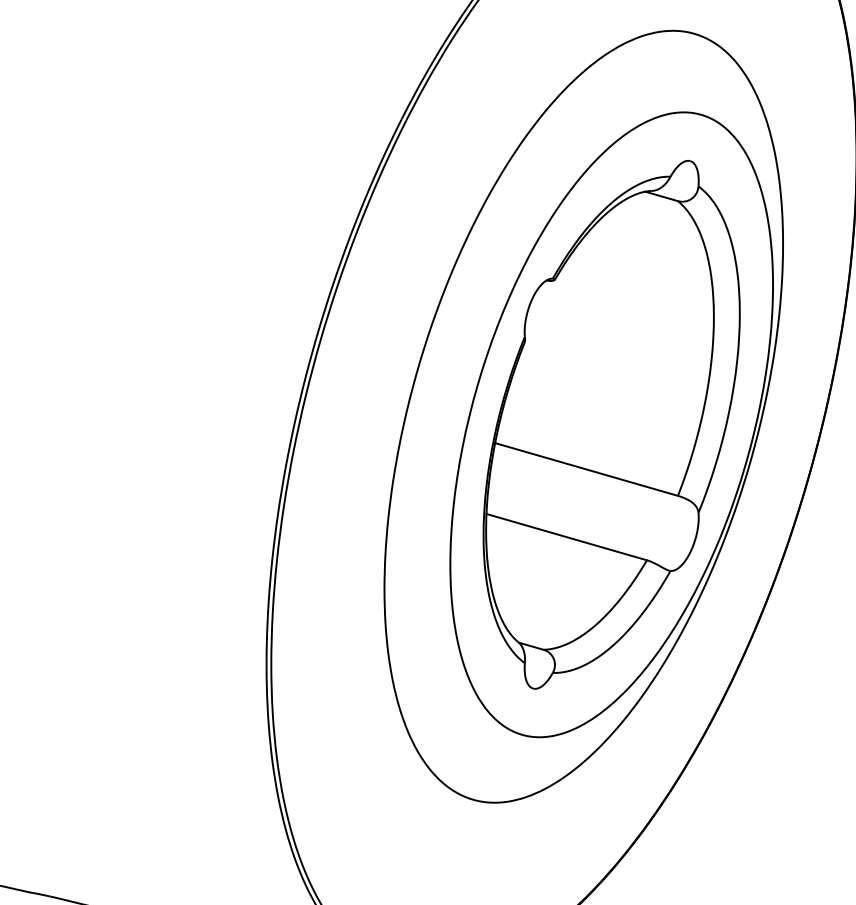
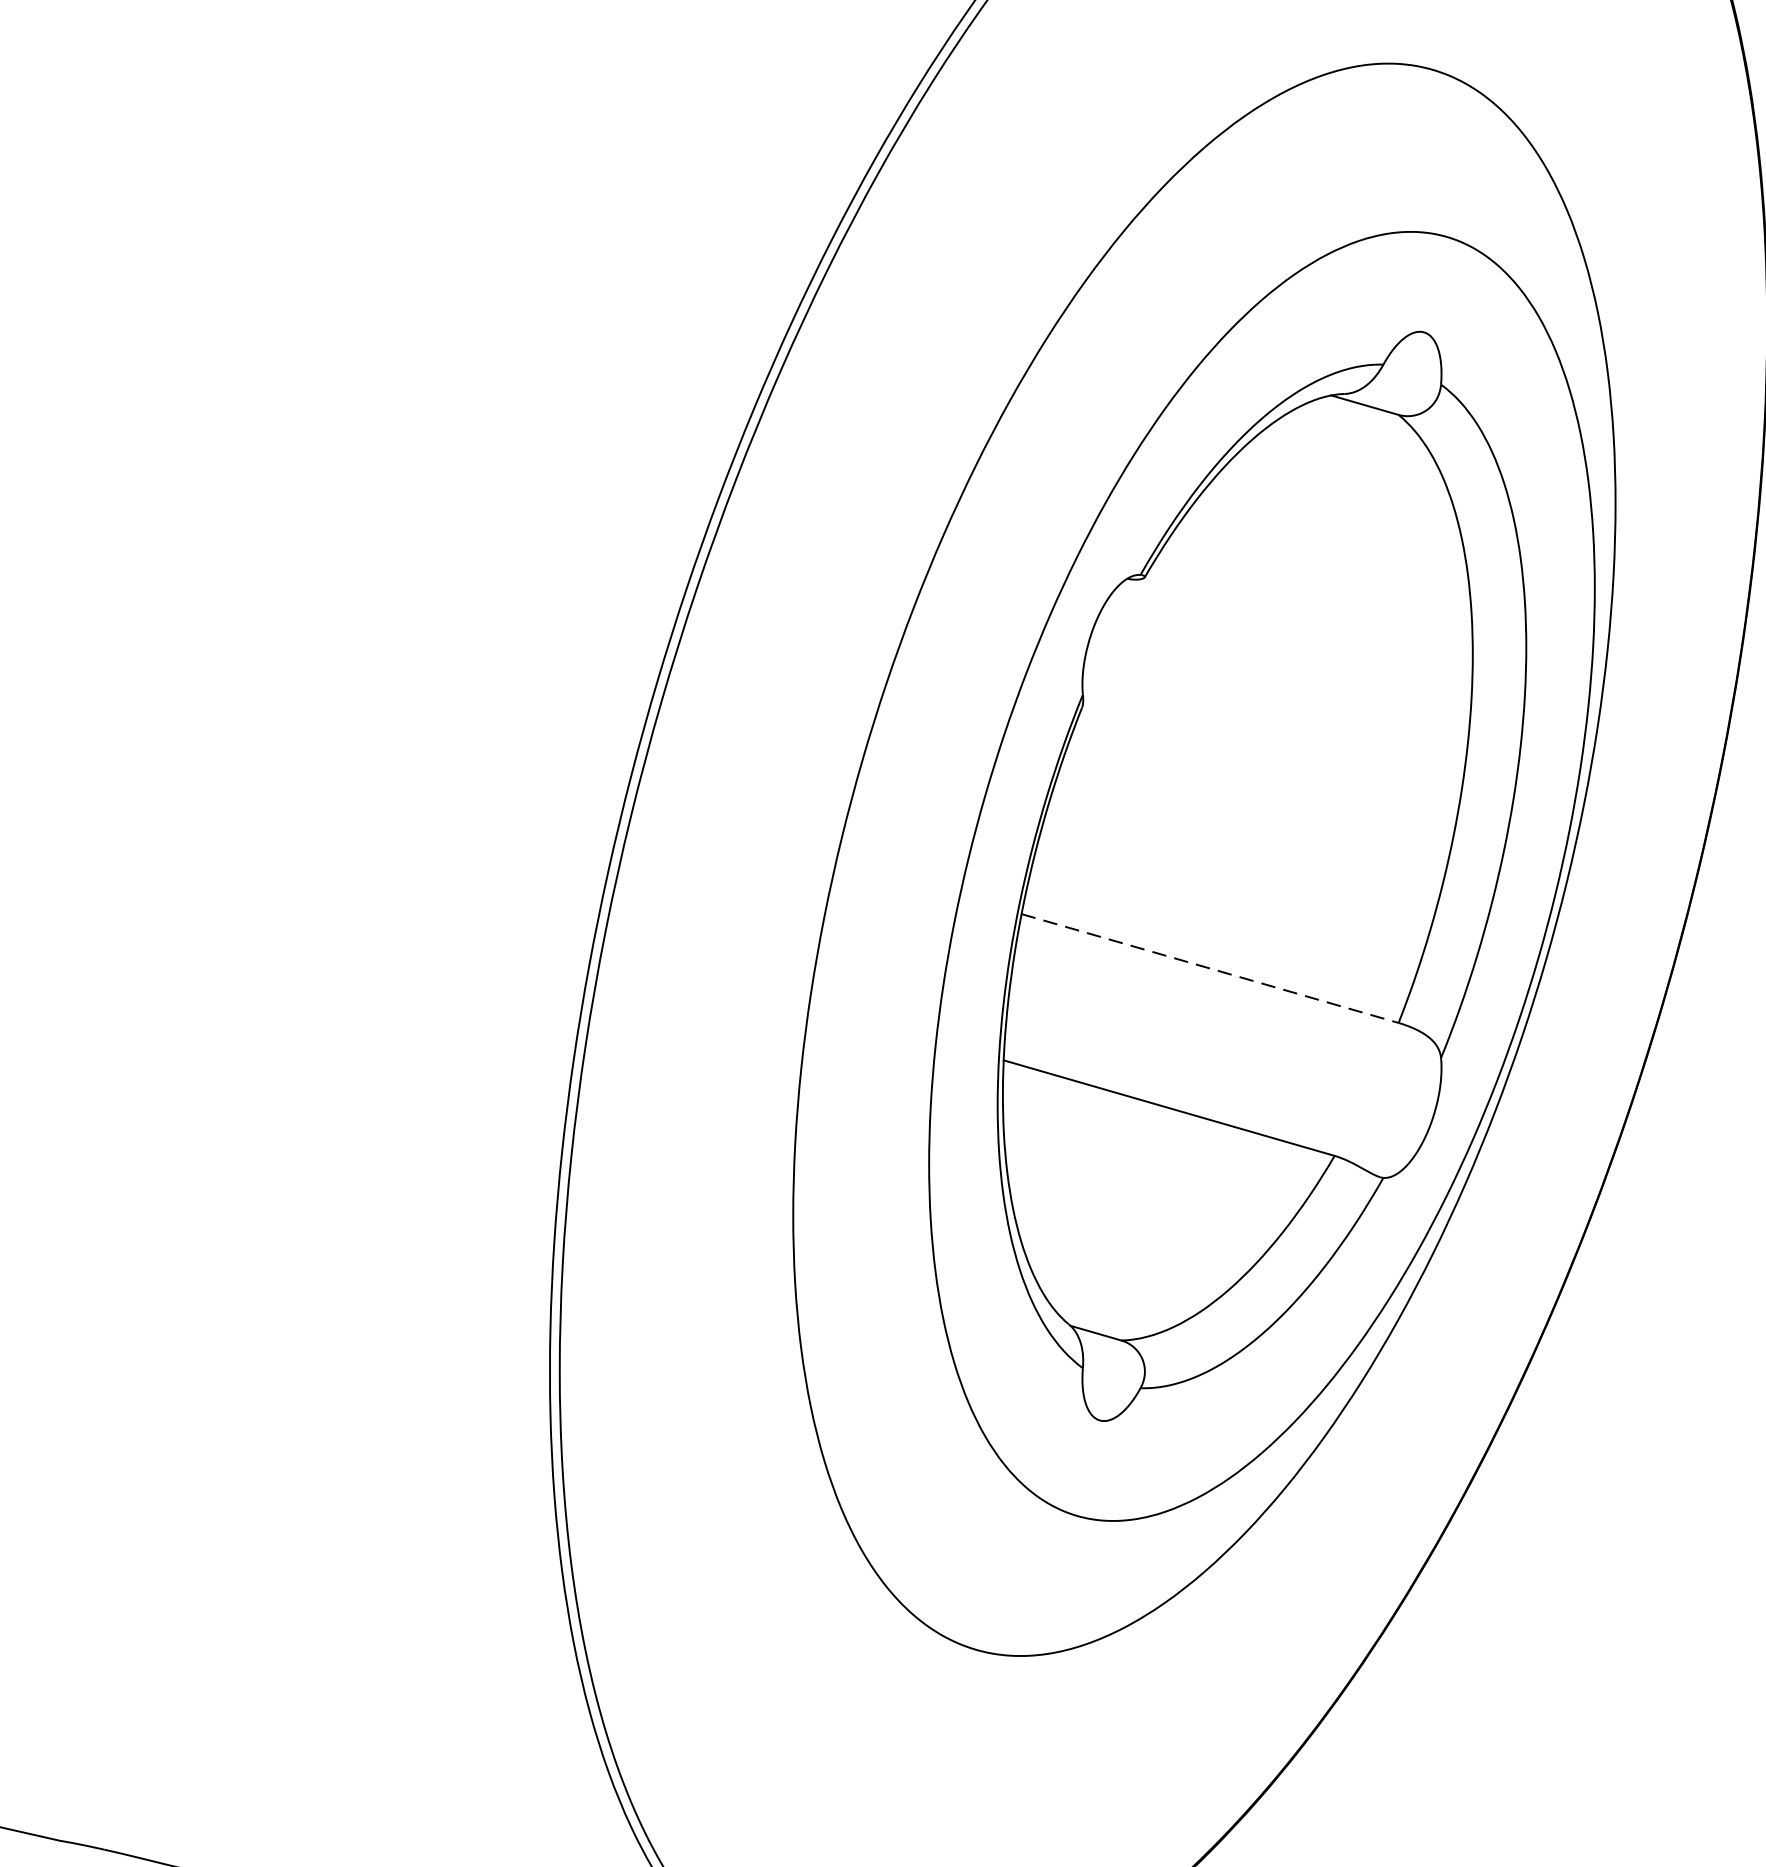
line: (587, 469) -> (1212, 968), solid -> dashed

